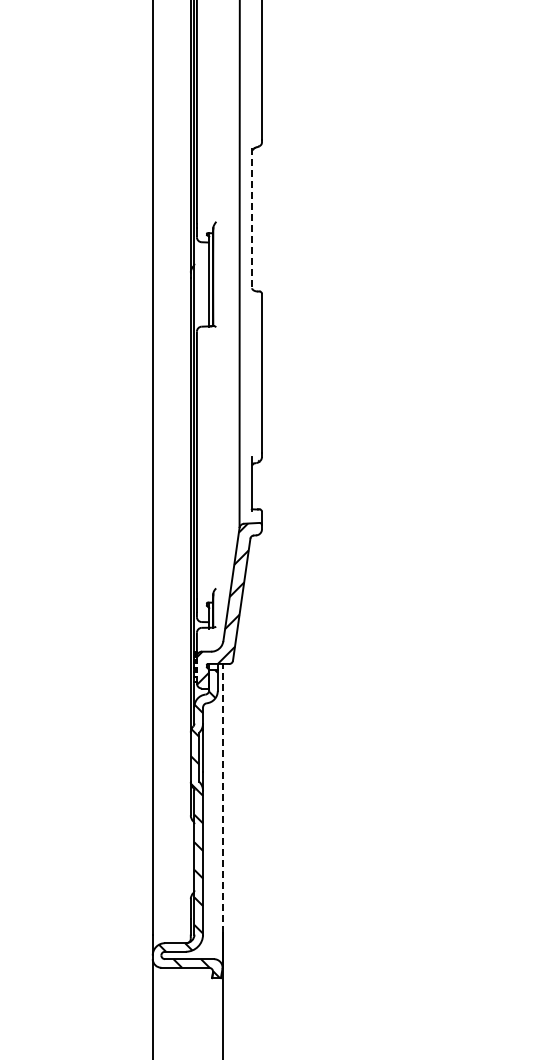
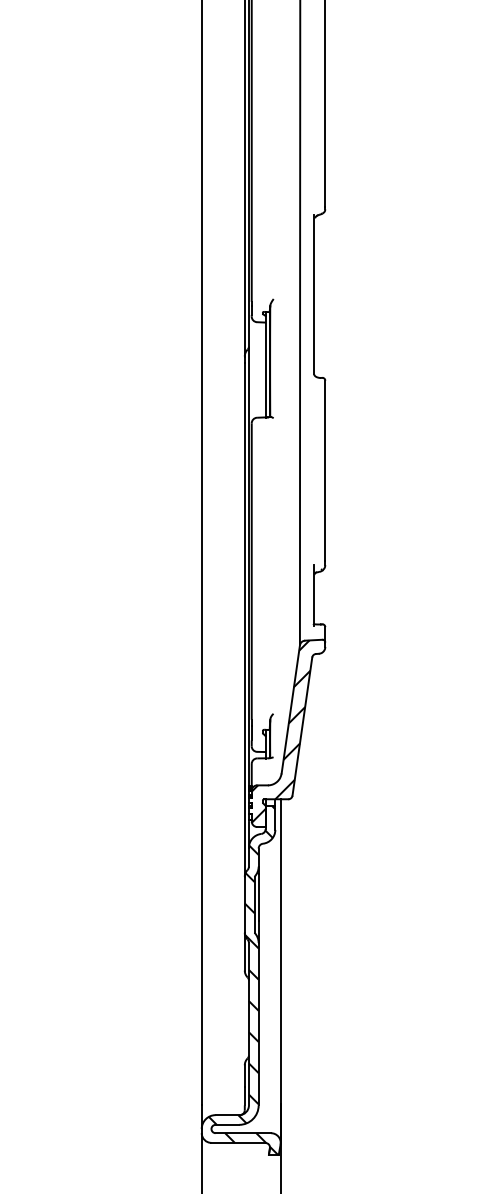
line: (252, 218) -> (314, 295), dashed -> solid
line: (222, 798) -> (280, 951), dashed -> solid

